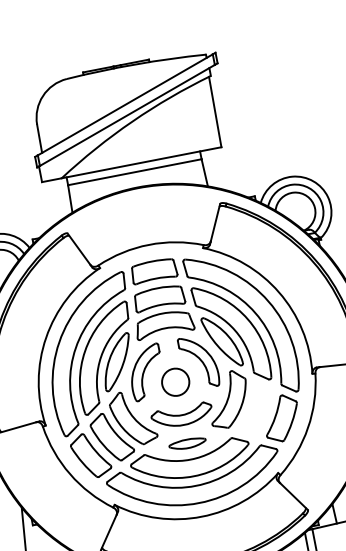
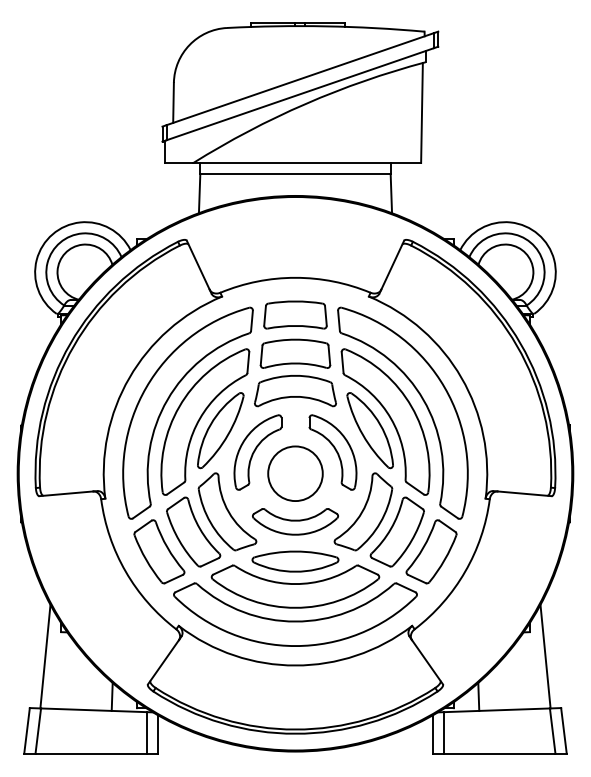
circle: (175, 382) -> (295, 473), size x1.43
part: (254, 409) -> (396, 531), added
part: (187, 443) -> (295, 561), size x1.67

